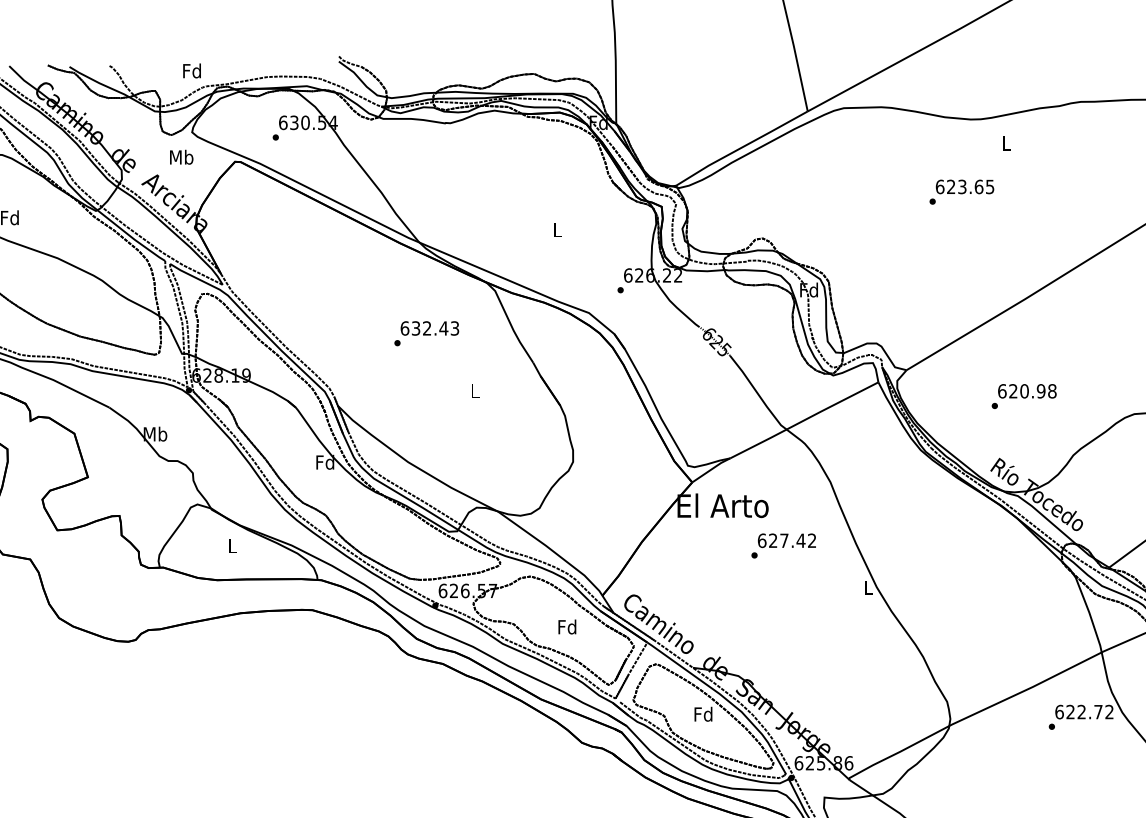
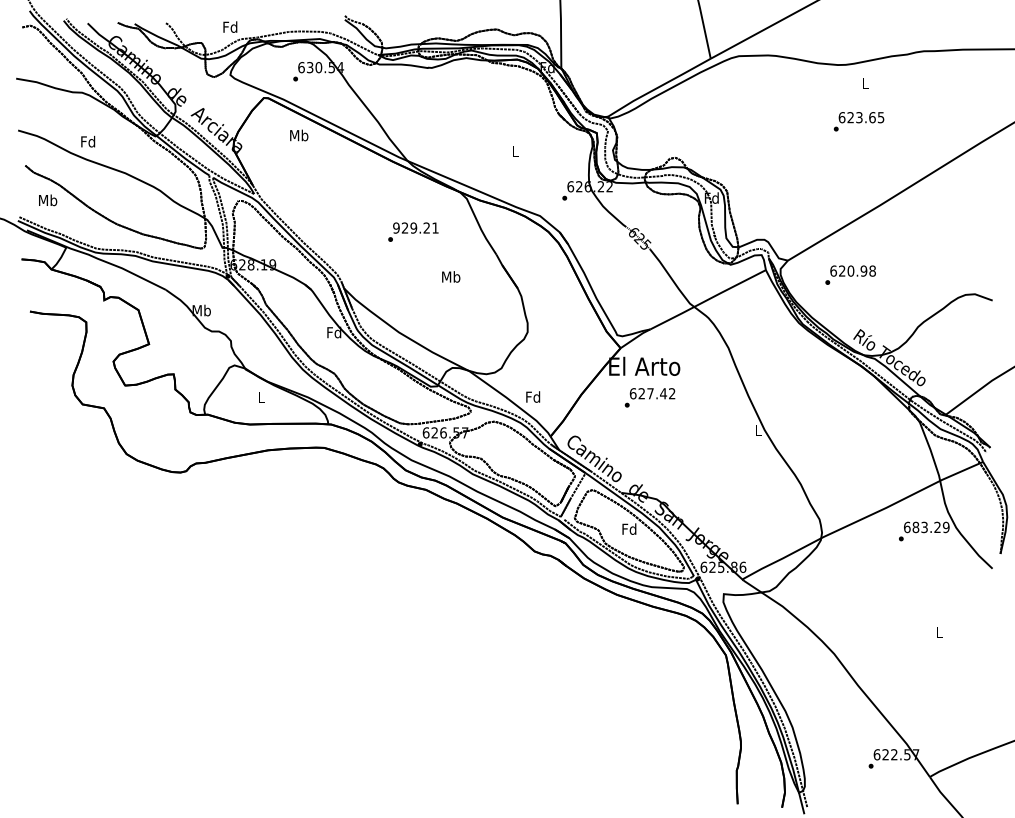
text: (182, 157) -> (299, 135), moved
text: (961, 191) -> (858, 121), moved
text: (429, 327) -> (415, 227), 632.43 -> 929.21
text: (475, 390) -> (451, 276), L -> Mb
text: (1023, 395) -> (850, 274), moved
text: (783, 545) -> (649, 397), moved
text: (567, 626) -> (533, 396), moved
text: (1089, 712) -> (930, 527), 622.72 -> 683.29

